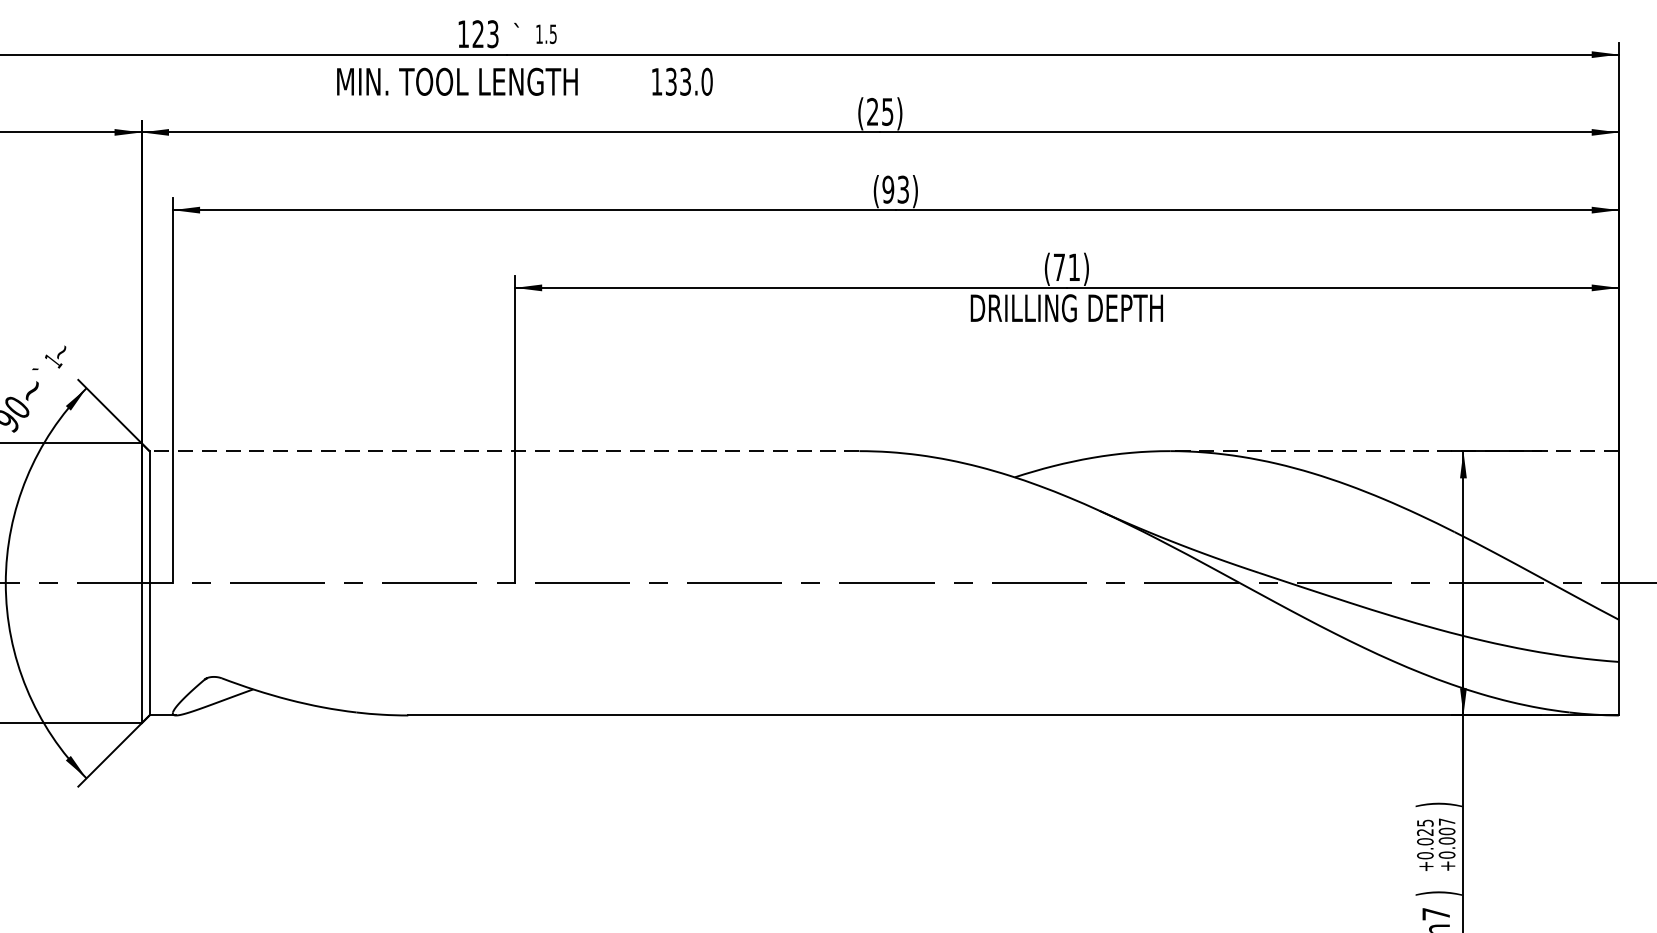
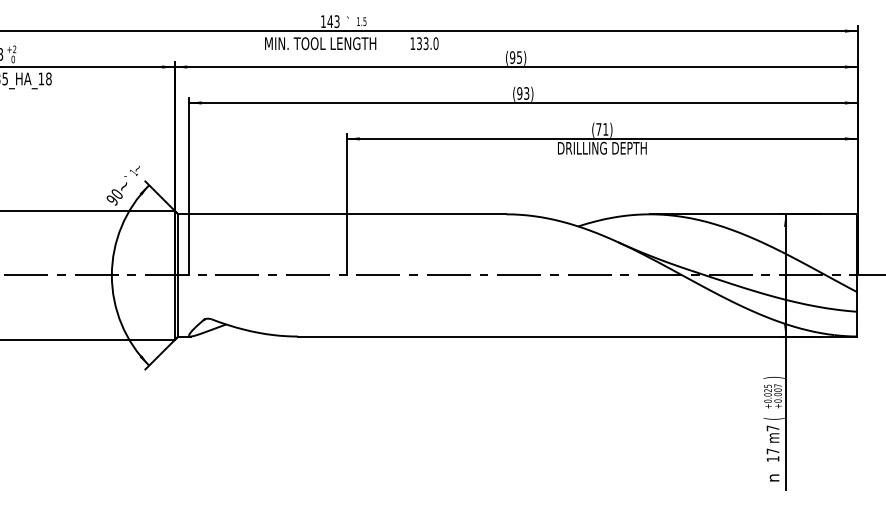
text: (478, 33) -> (330, 21), 123 -> 143
text: (872, 111) -> (512, 57), (25) -> (95)
line: (502, 451) -> (341, 214), dashed -> solid
line: (1393, 451) -> (753, 214), dashed -> solid
text: (1437, 892) -> (773, 418), ) -> (

